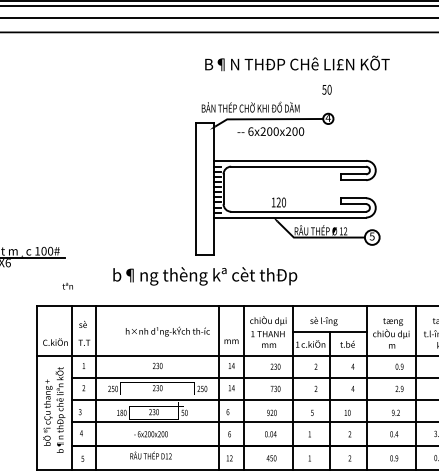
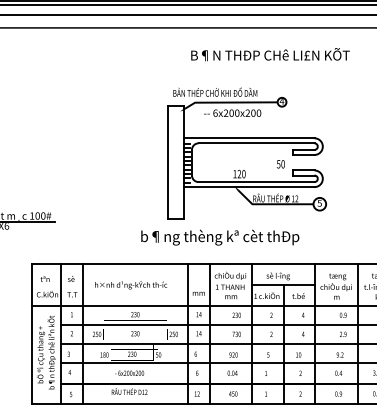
text: (297, 63) -> (270, 54), moved
text: (326, 90) -> (280, 164), moved
text: (205, 276) -> (220, 237), moved
text: (67, 285) -> (44, 278), moved
text: (168, 332) -> (131, 285), moved

